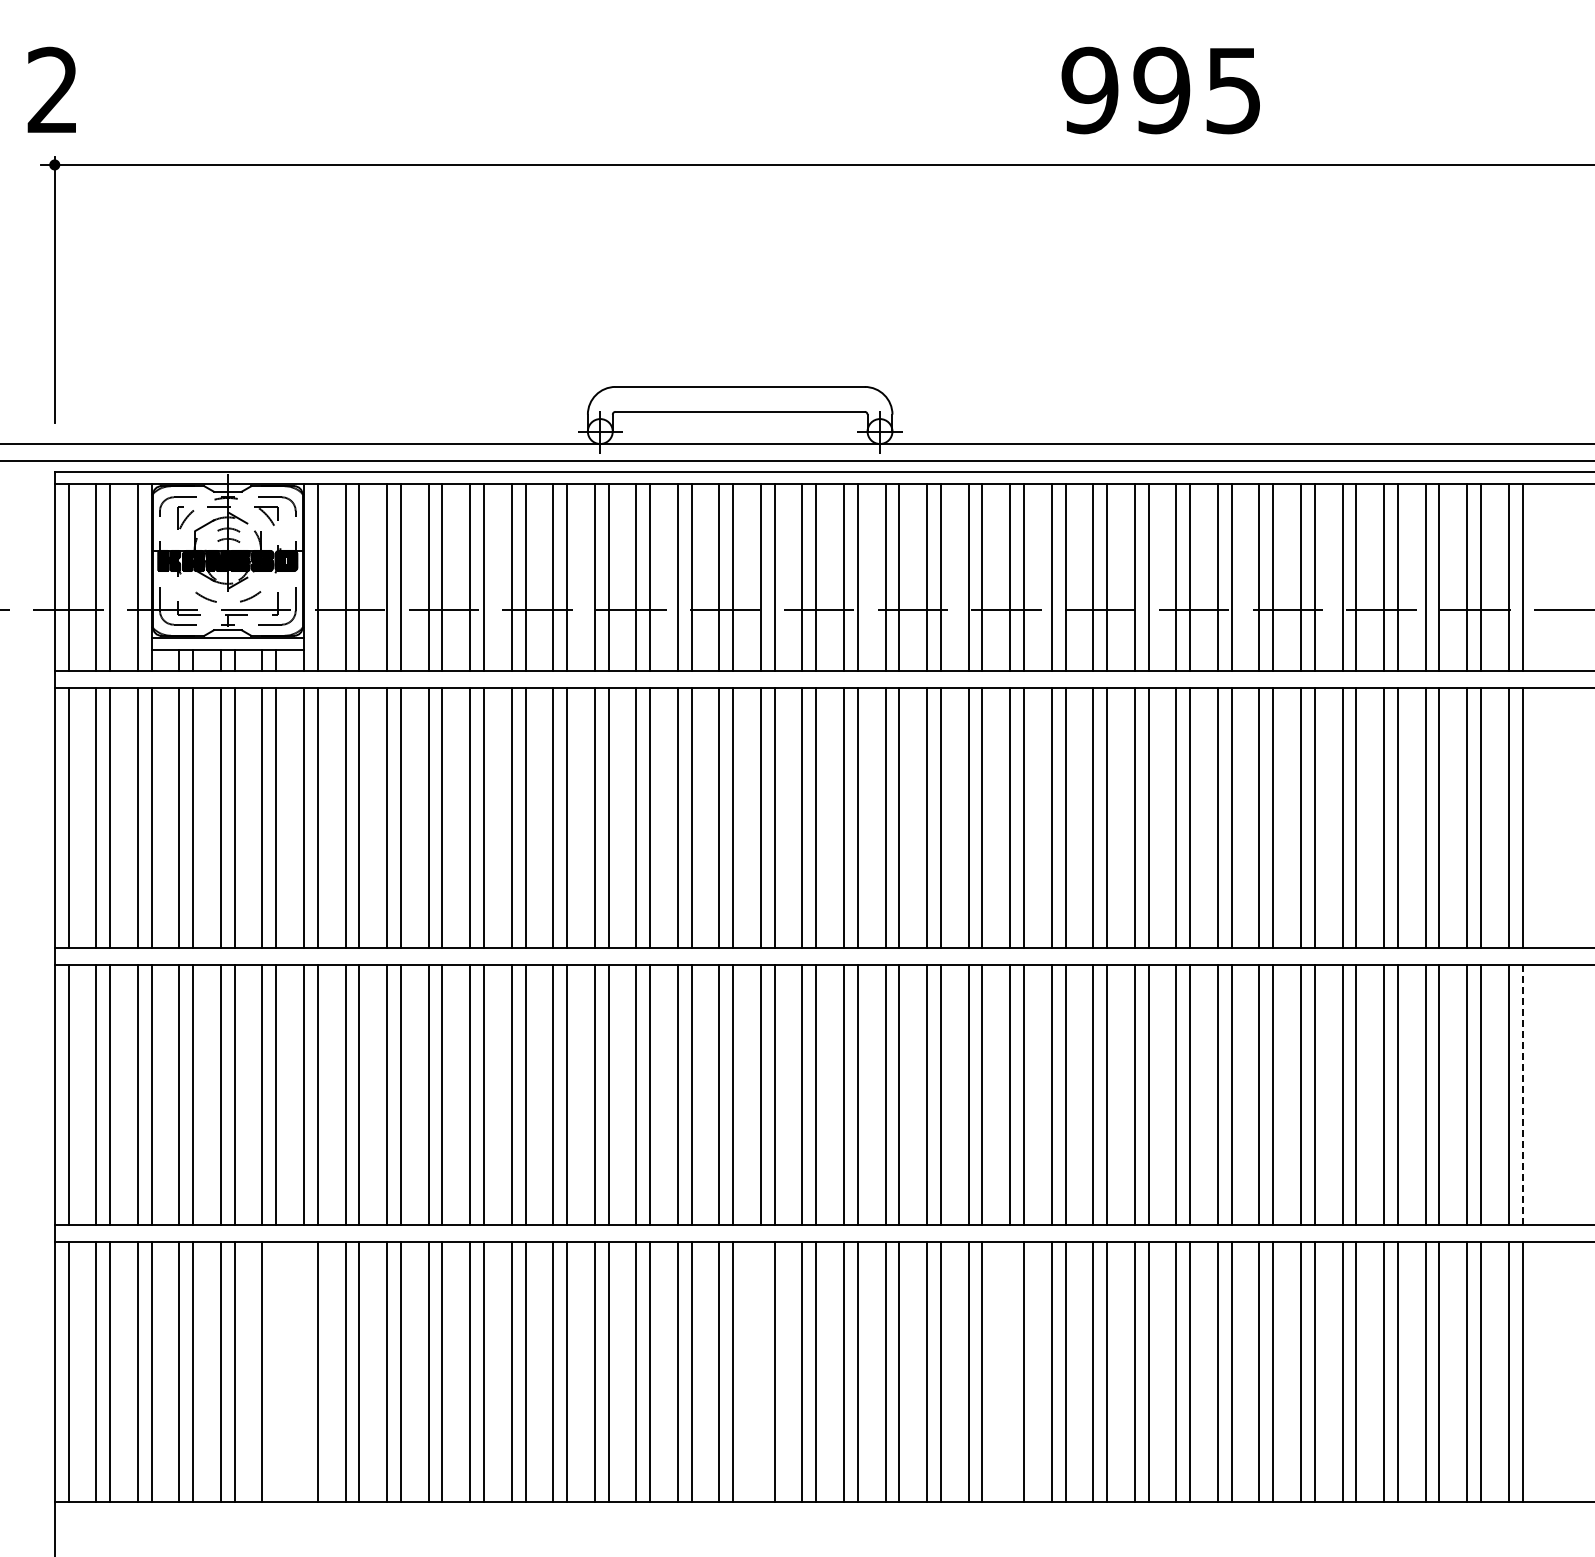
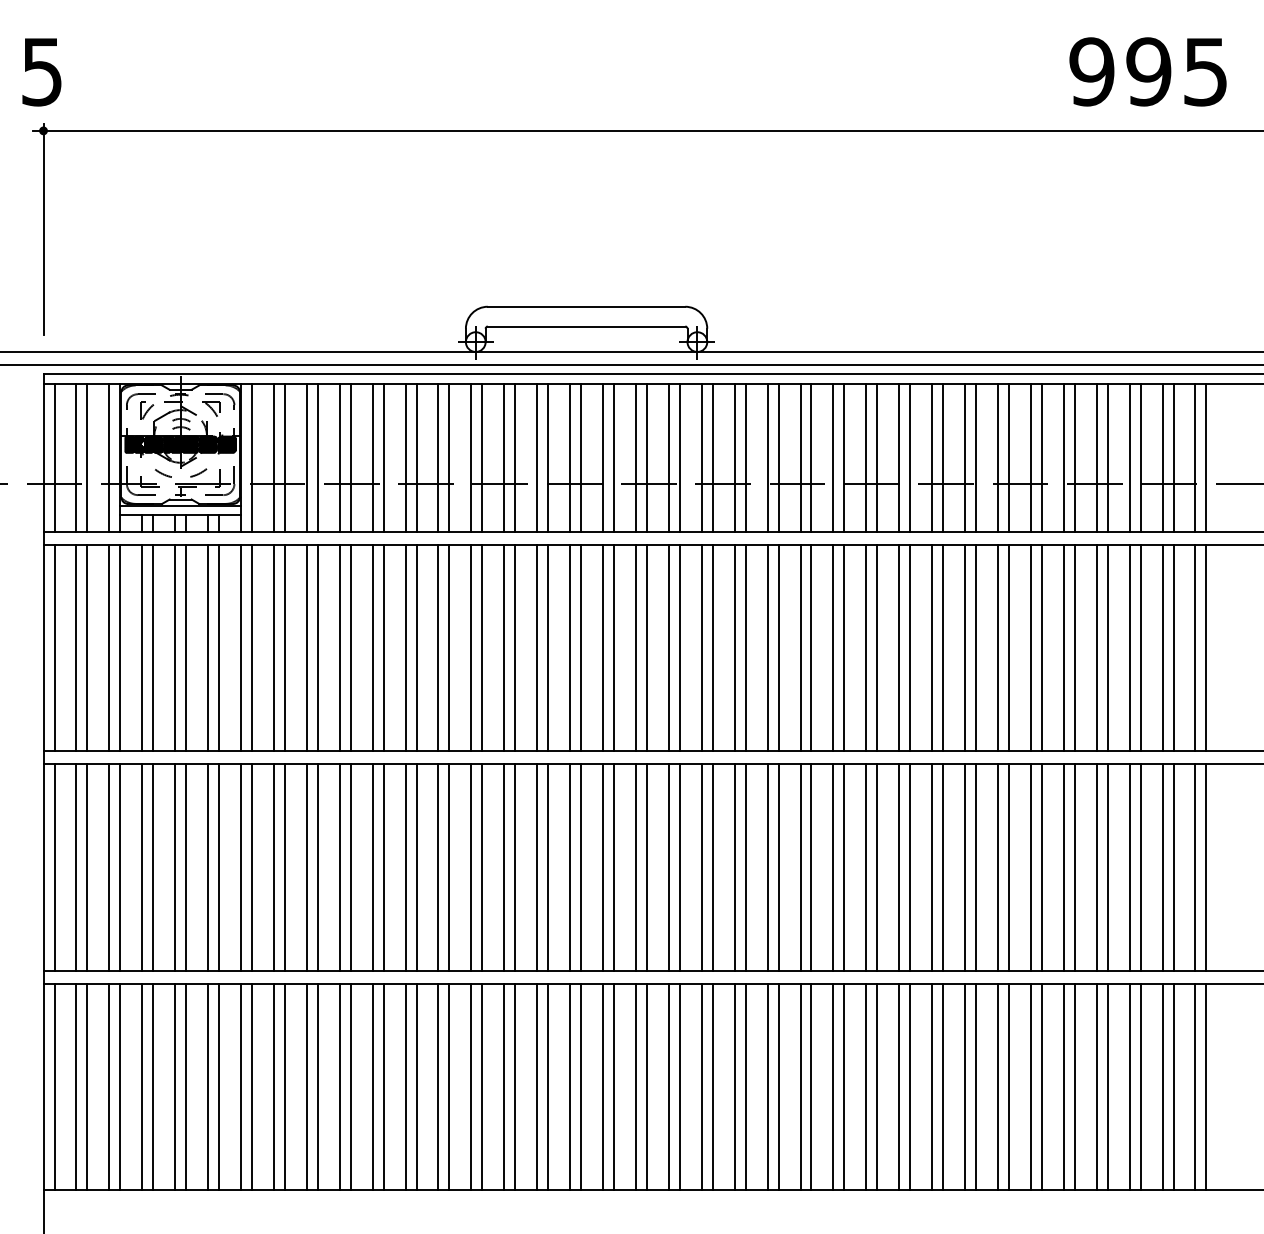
text: (52, 90) -> (41, 71), 2 -> 5
text: (1160, 90) -> (1147, 71), moved
line: (1522, 1095) -> (1206, 868), dashed -> solid
line: (276, 1371) -> (219, 1086), added
line: (304, 1371) -> (241, 1086), added
line: (760, 1371) -> (602, 1086), added
line: (1010, 1371) -> (800, 1086), added

